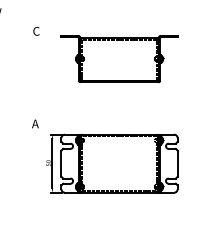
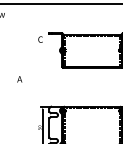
text: (36, 31) -> (40, 39), moved
text: (35, 123) -> (19, 79), moved

